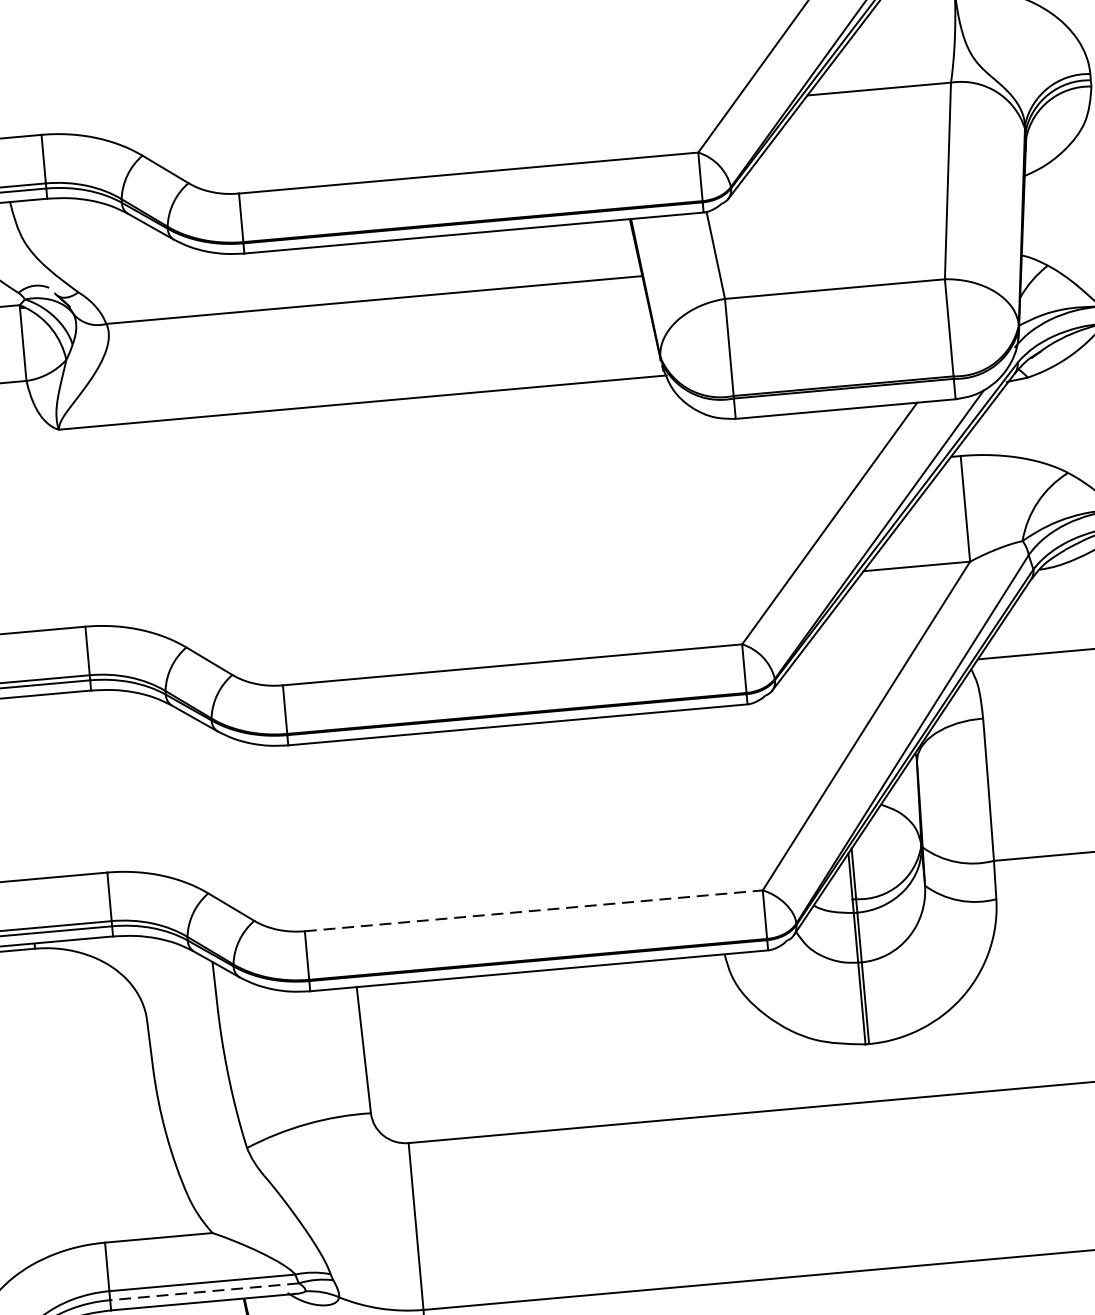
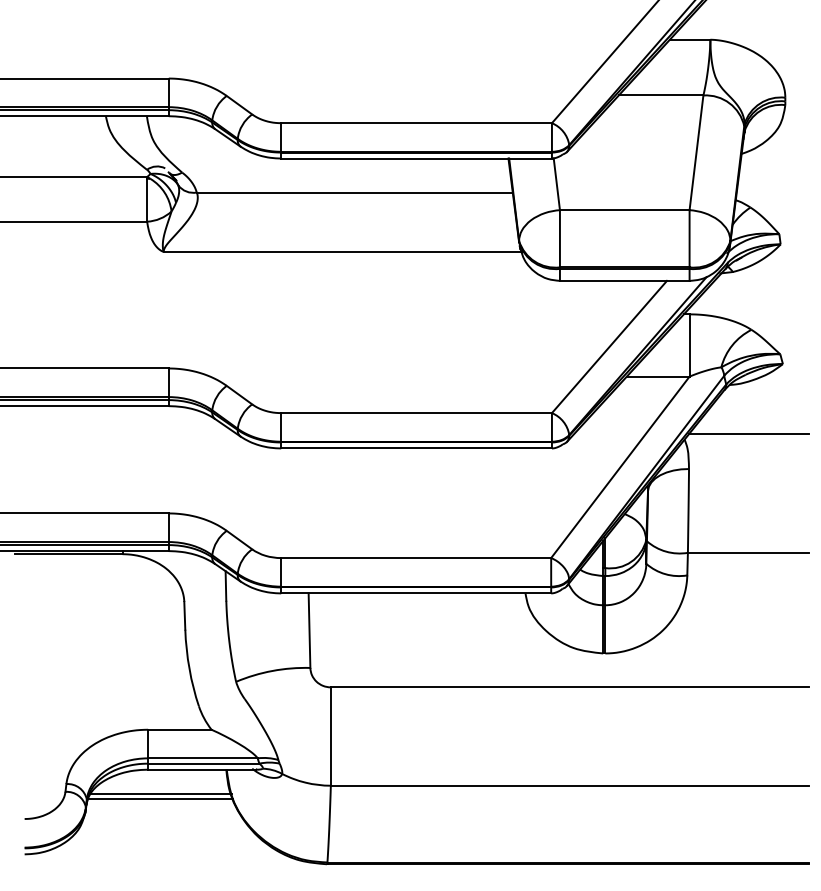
line: (534, 911) -> (416, 558), dashed -> solid
line: (204, 1291) -> (203, 763), dashed -> solid

